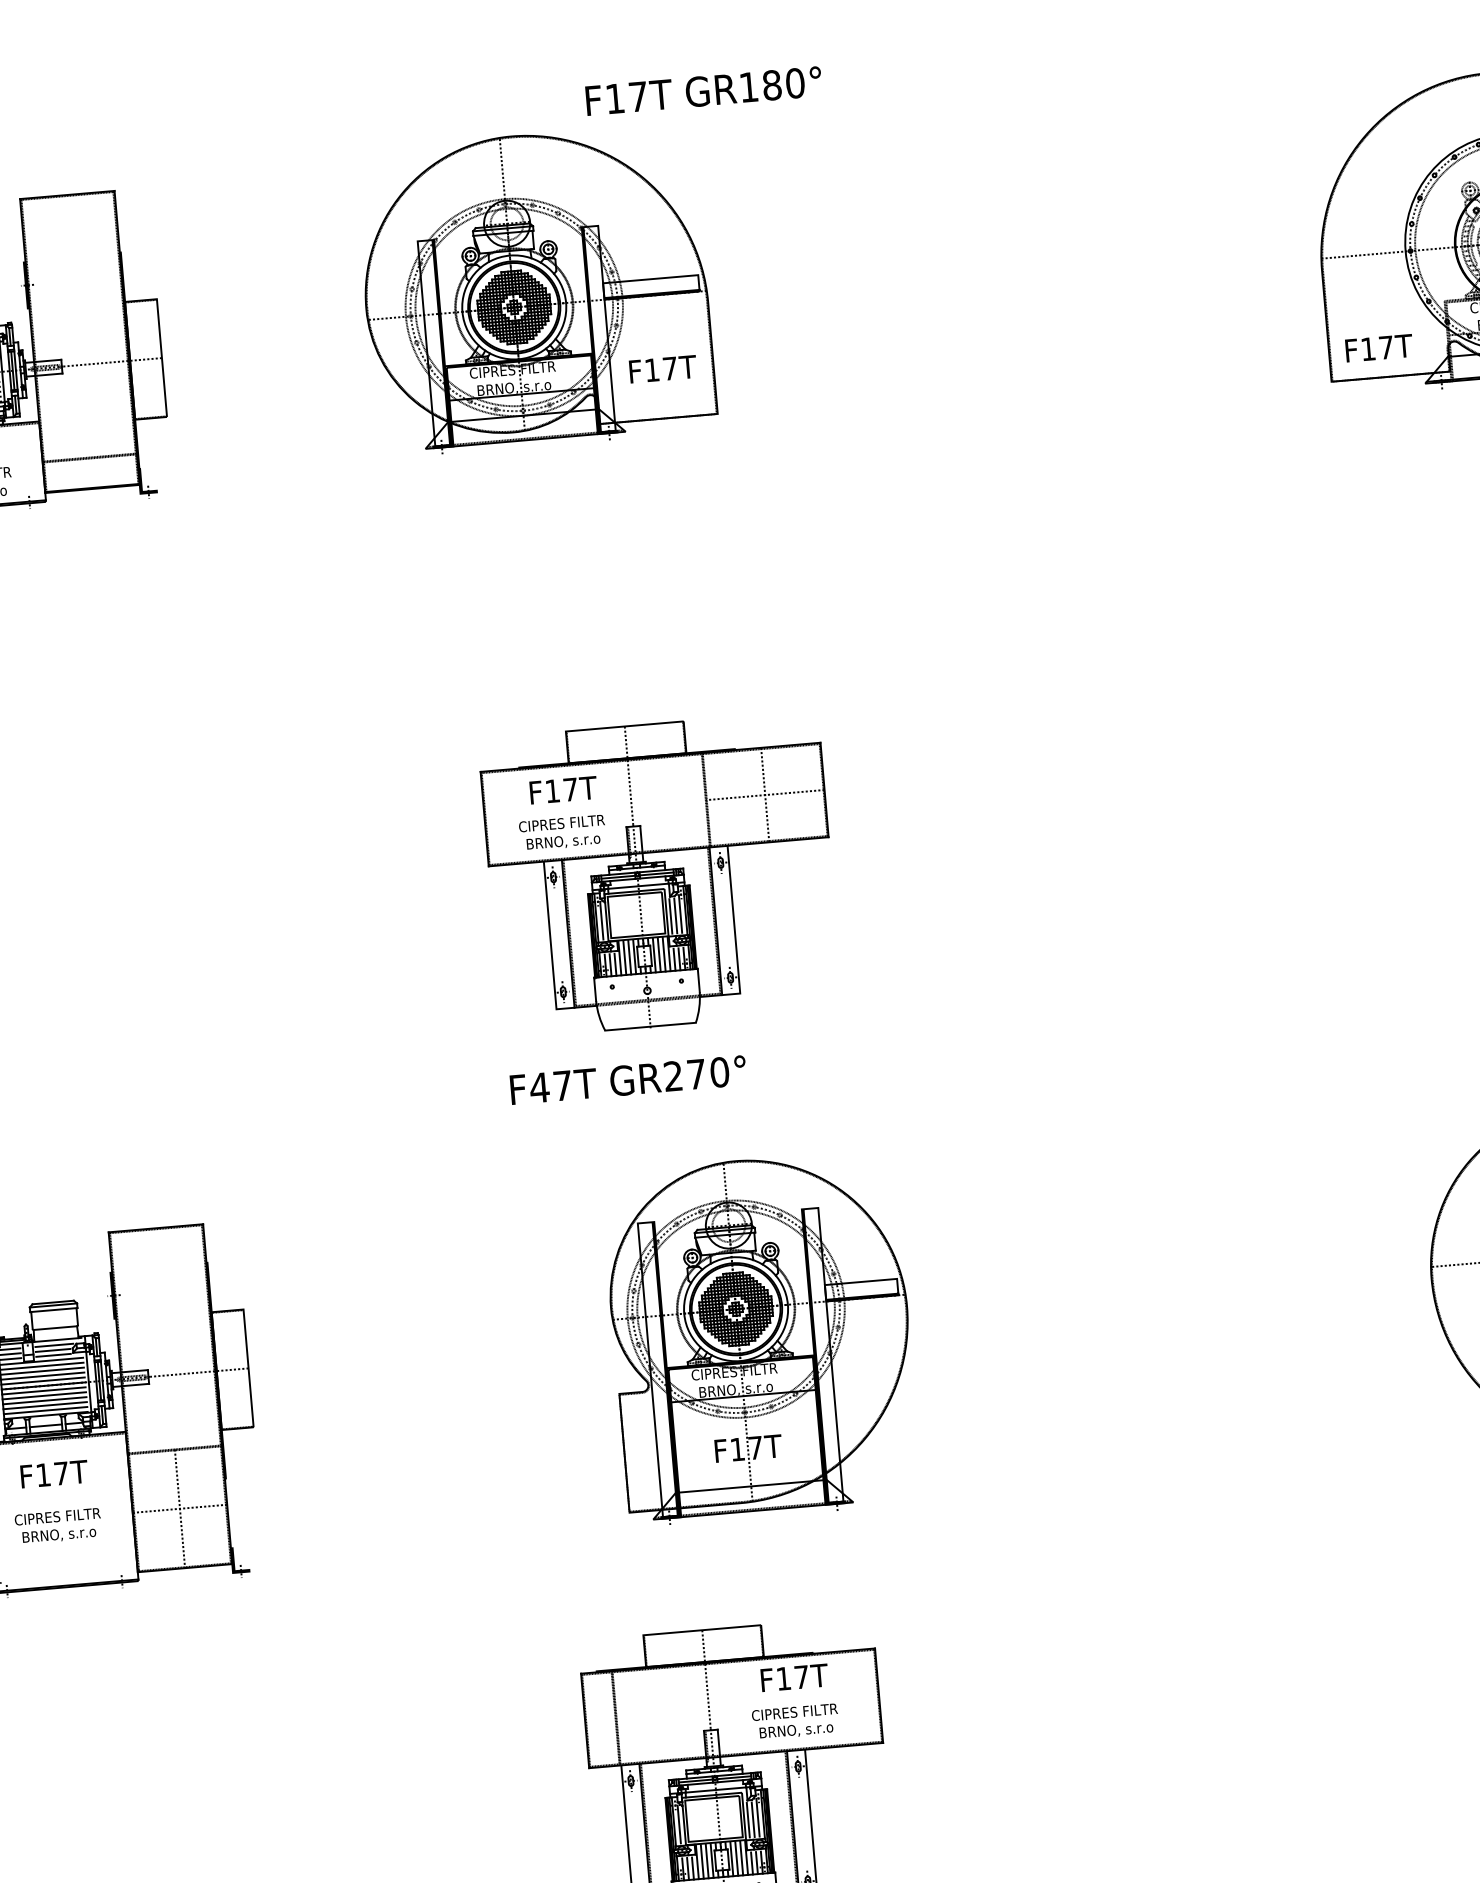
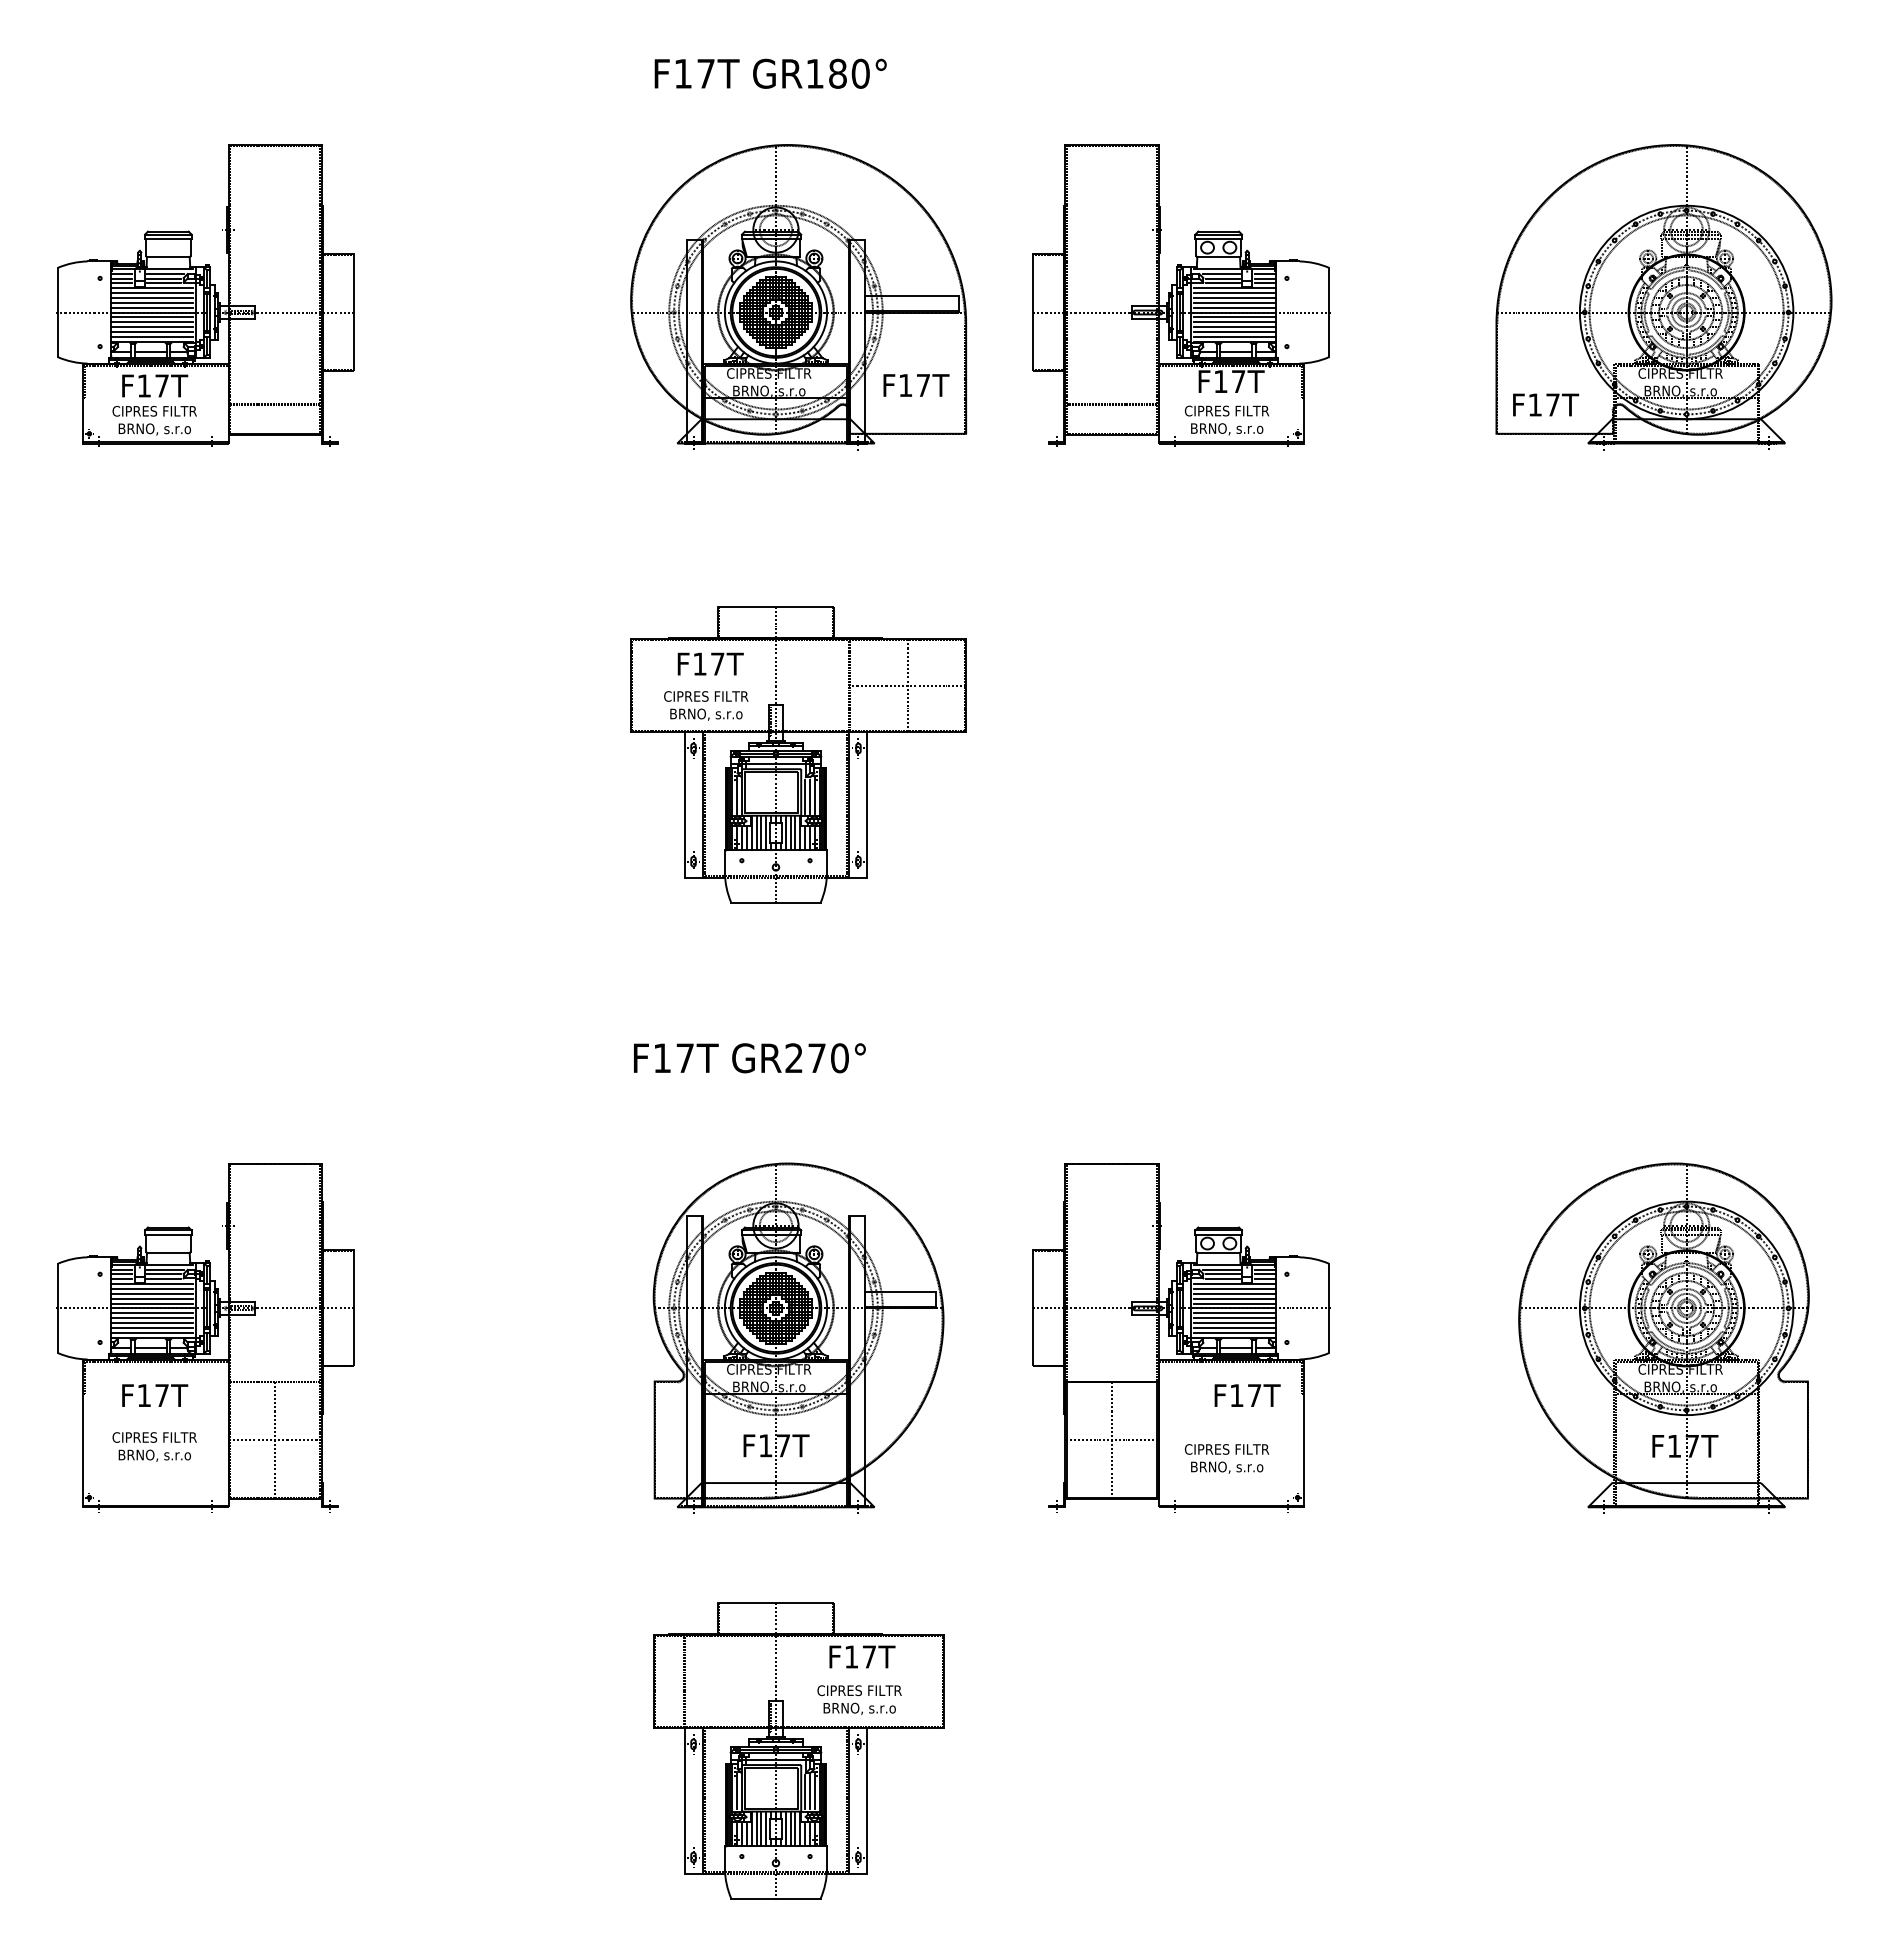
text: (703, 90) -> (770, 73), moved
part: (999, 268) -> (1181, 295), added
part: (535, 290) -> (798, 297), moved
part: (660, 874) -> (798, 754), moved
text: (538, 1087) -> (661, 1057), F47T -> F17T
part: (1090, 1325) -> (1181, 1337), added
part: (761, 1336) -> (798, 1337), moved

